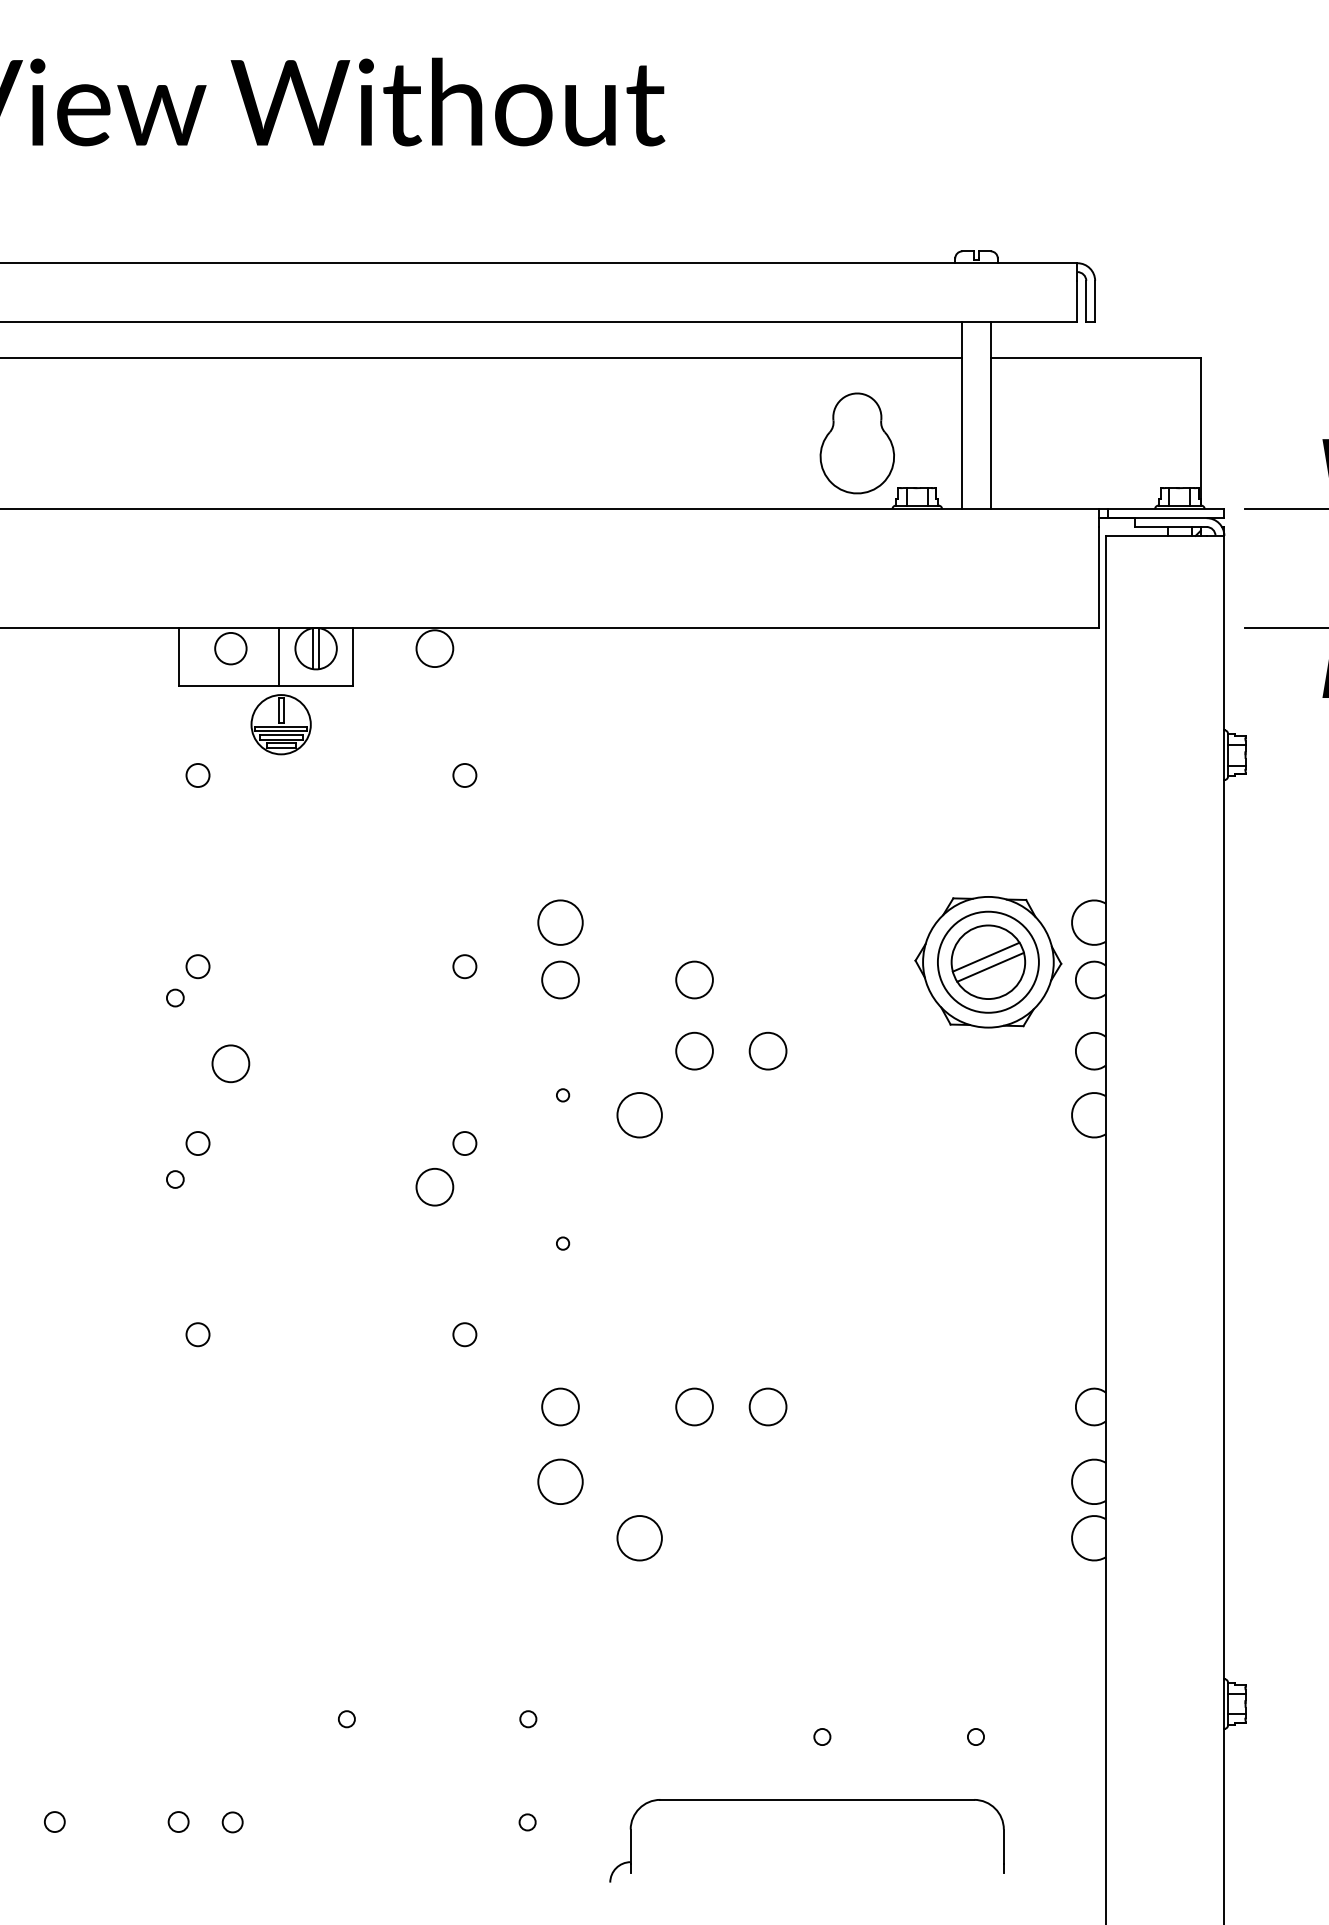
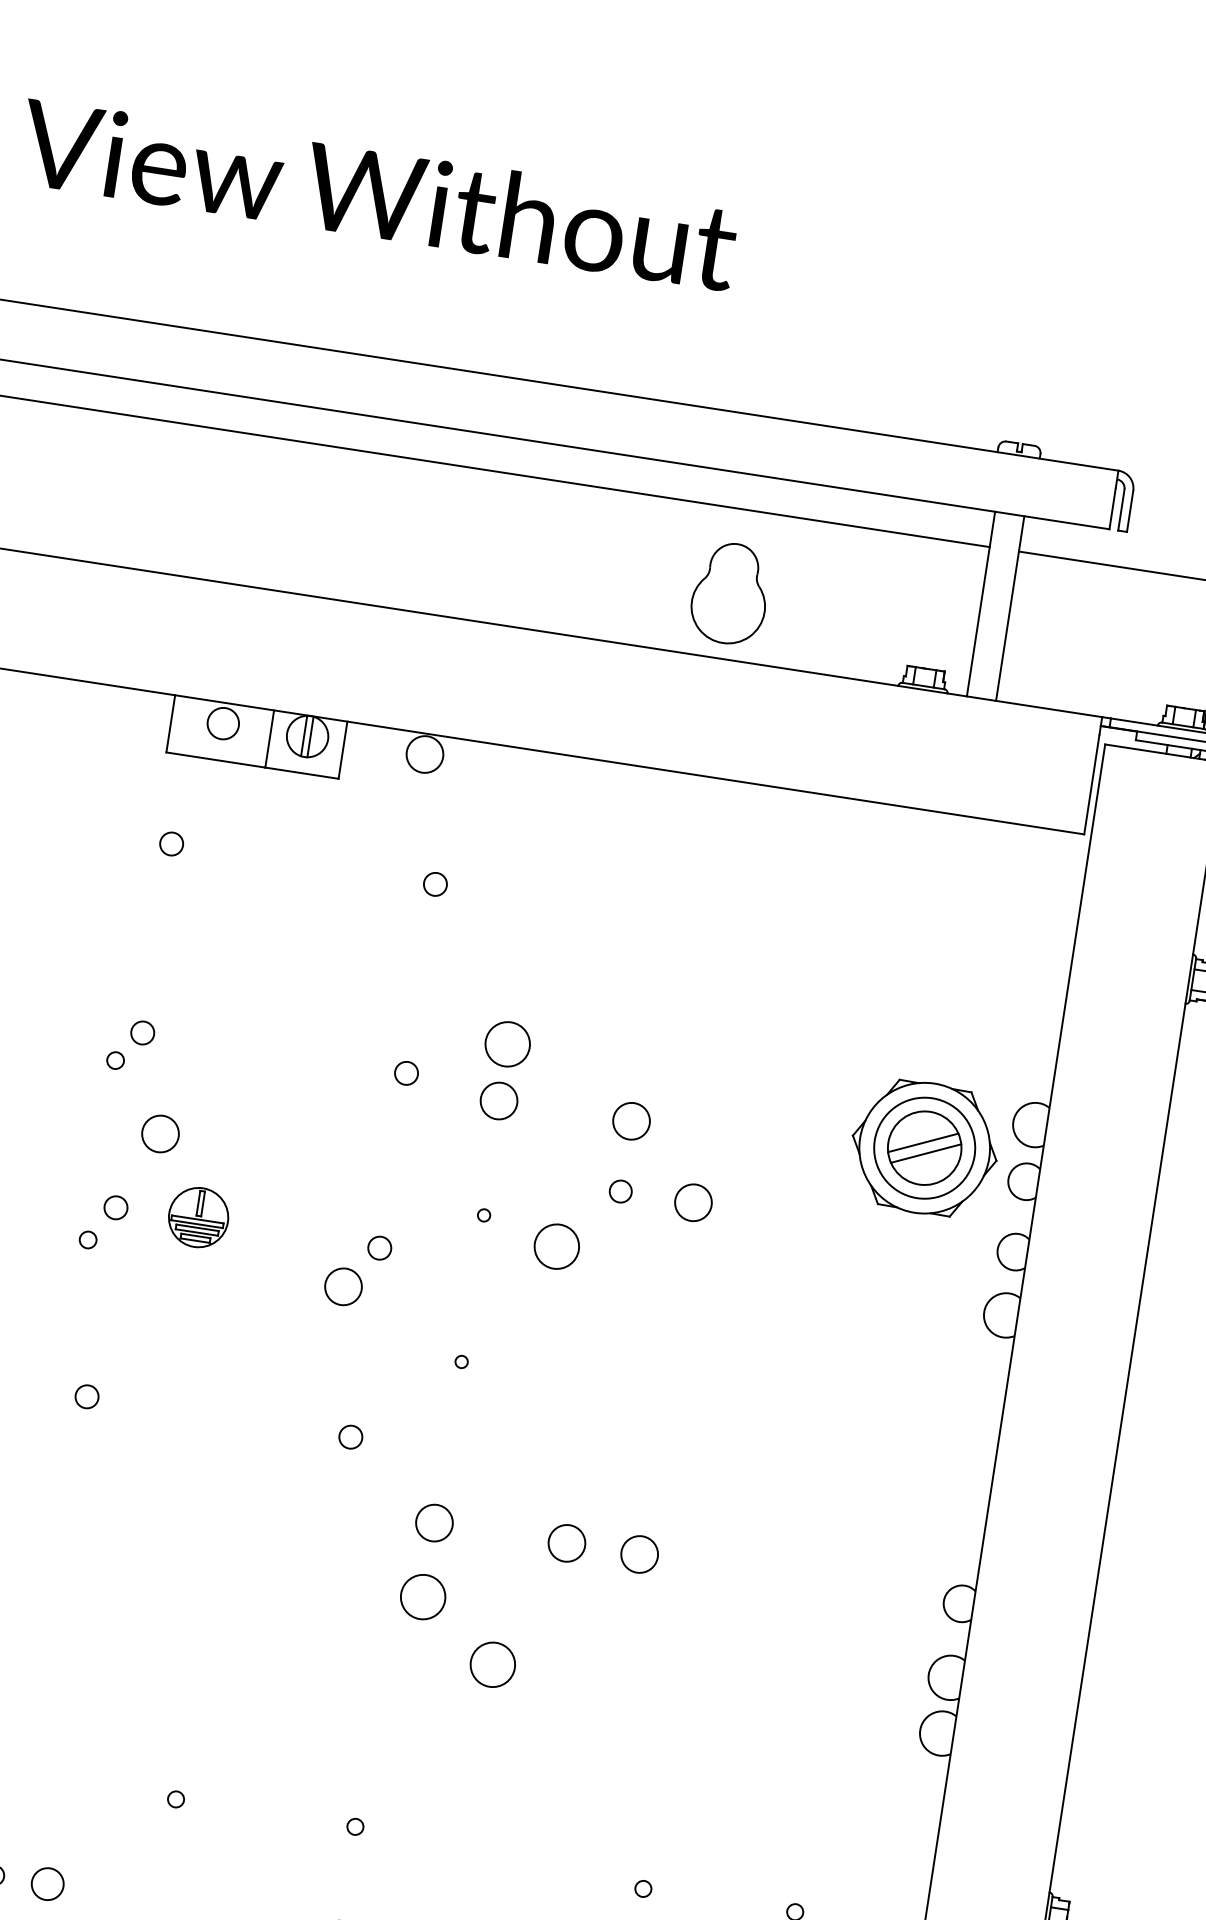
part: (856, 443) -> (729, 593), moved
part: (280, 724) -> (197, 1217), moved
circle: (694, 1050) -> (620, 1190), size x0.6
circle: (232, 1822) -> (47, 1884), size x1.6

